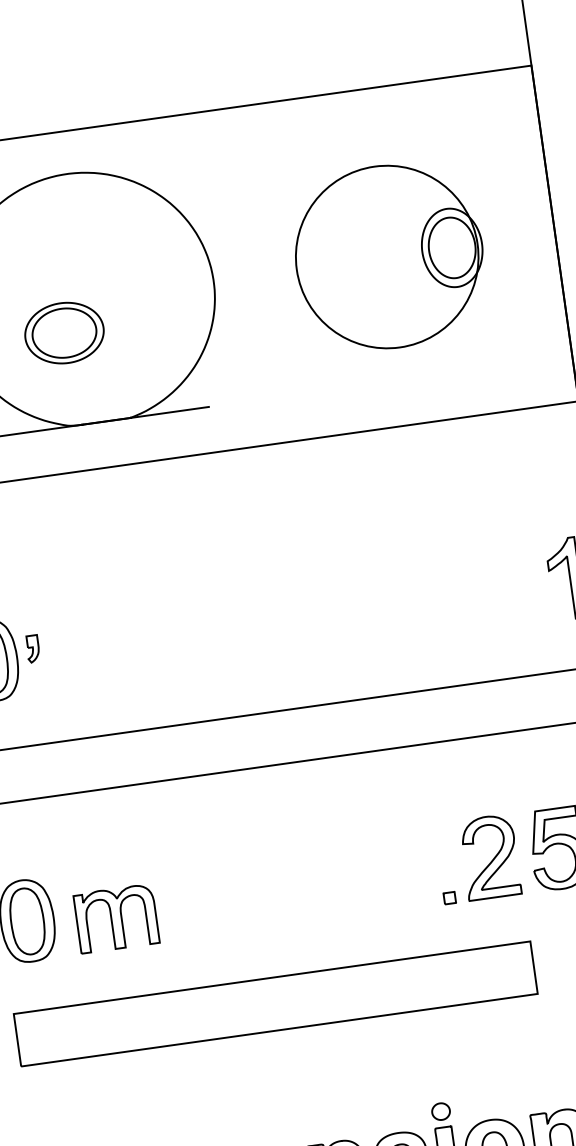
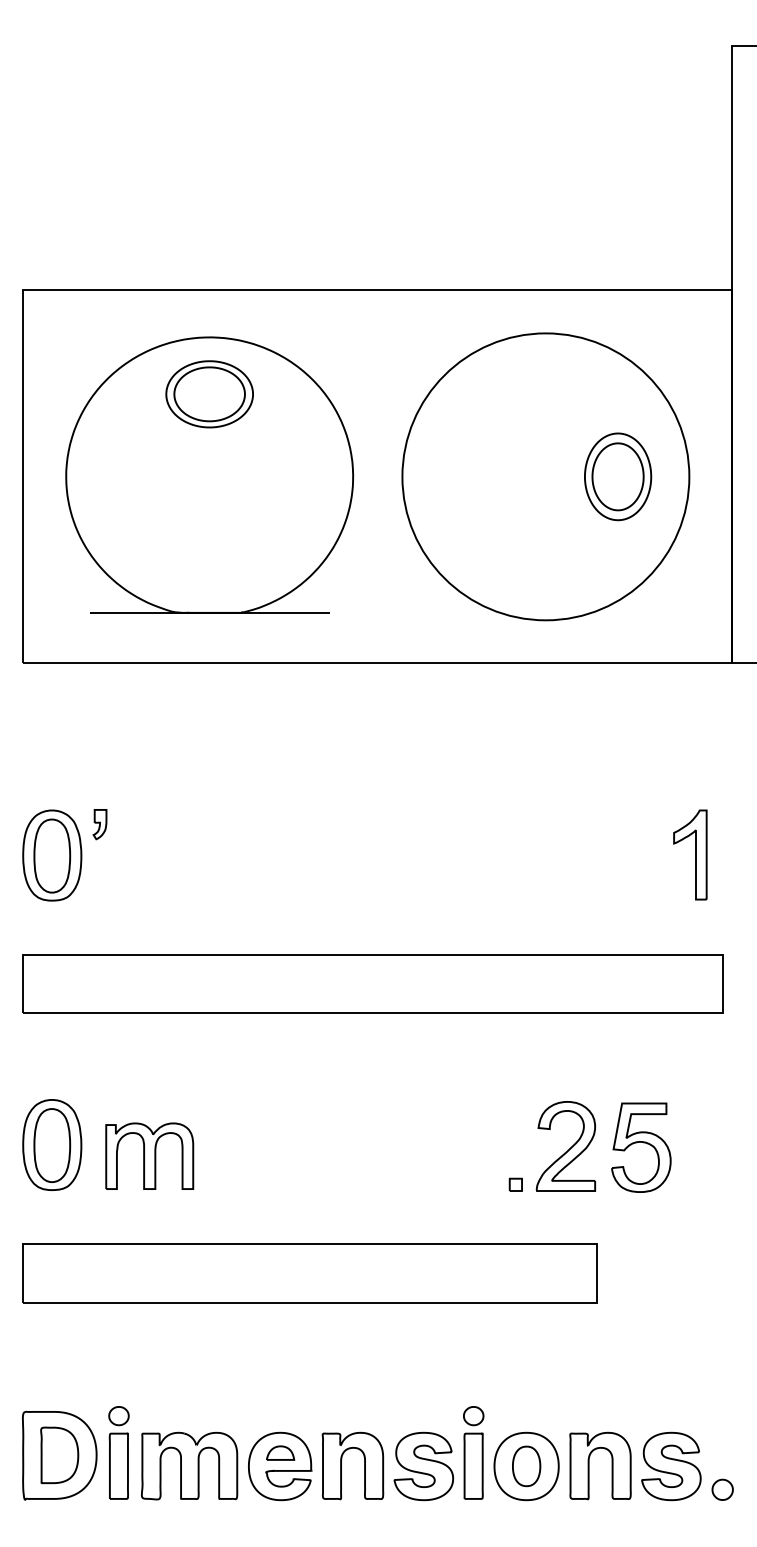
circle: (386, 256) -> (545, 476), size x1.43
part: (64, 333) -> (209, 394), moved
part: (32, 648) -> (99, 824), moved

